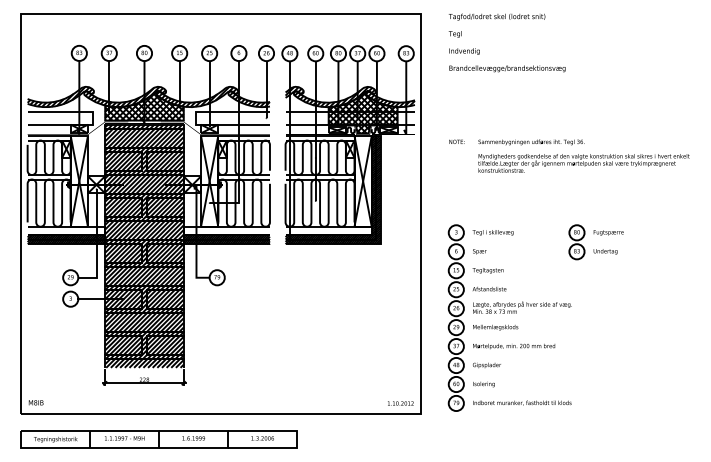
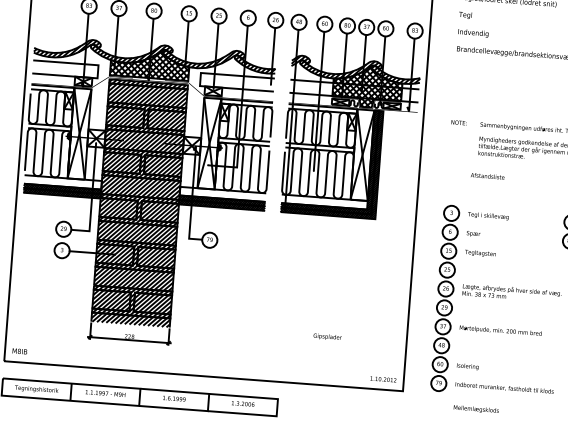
text: (489, 289) -> (487, 176), moved
text: (495, 327) -> (476, 409), moved
text: (486, 365) -> (327, 337), moved

